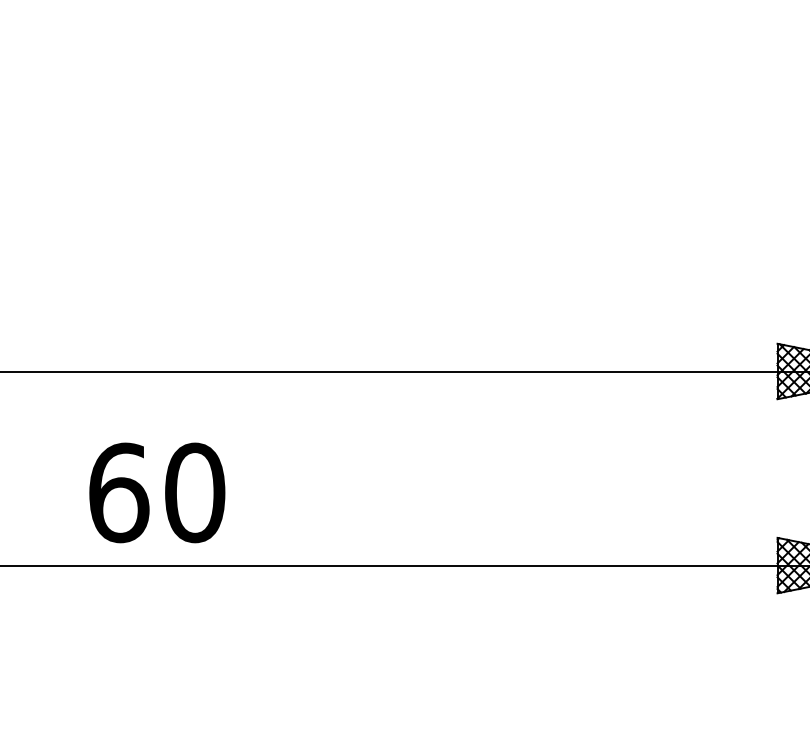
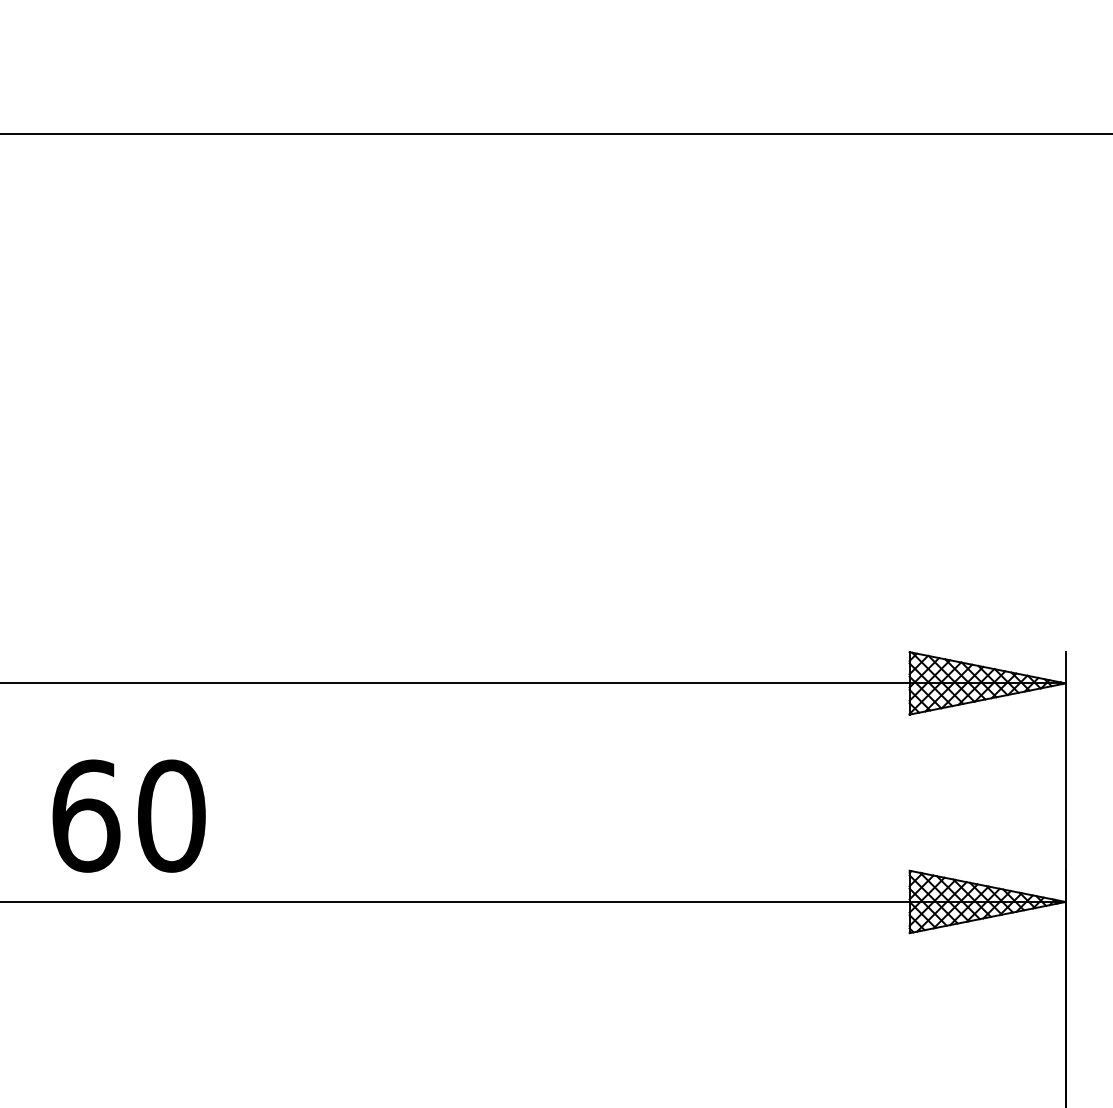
text: (156, 492) -> (128, 815), moved

